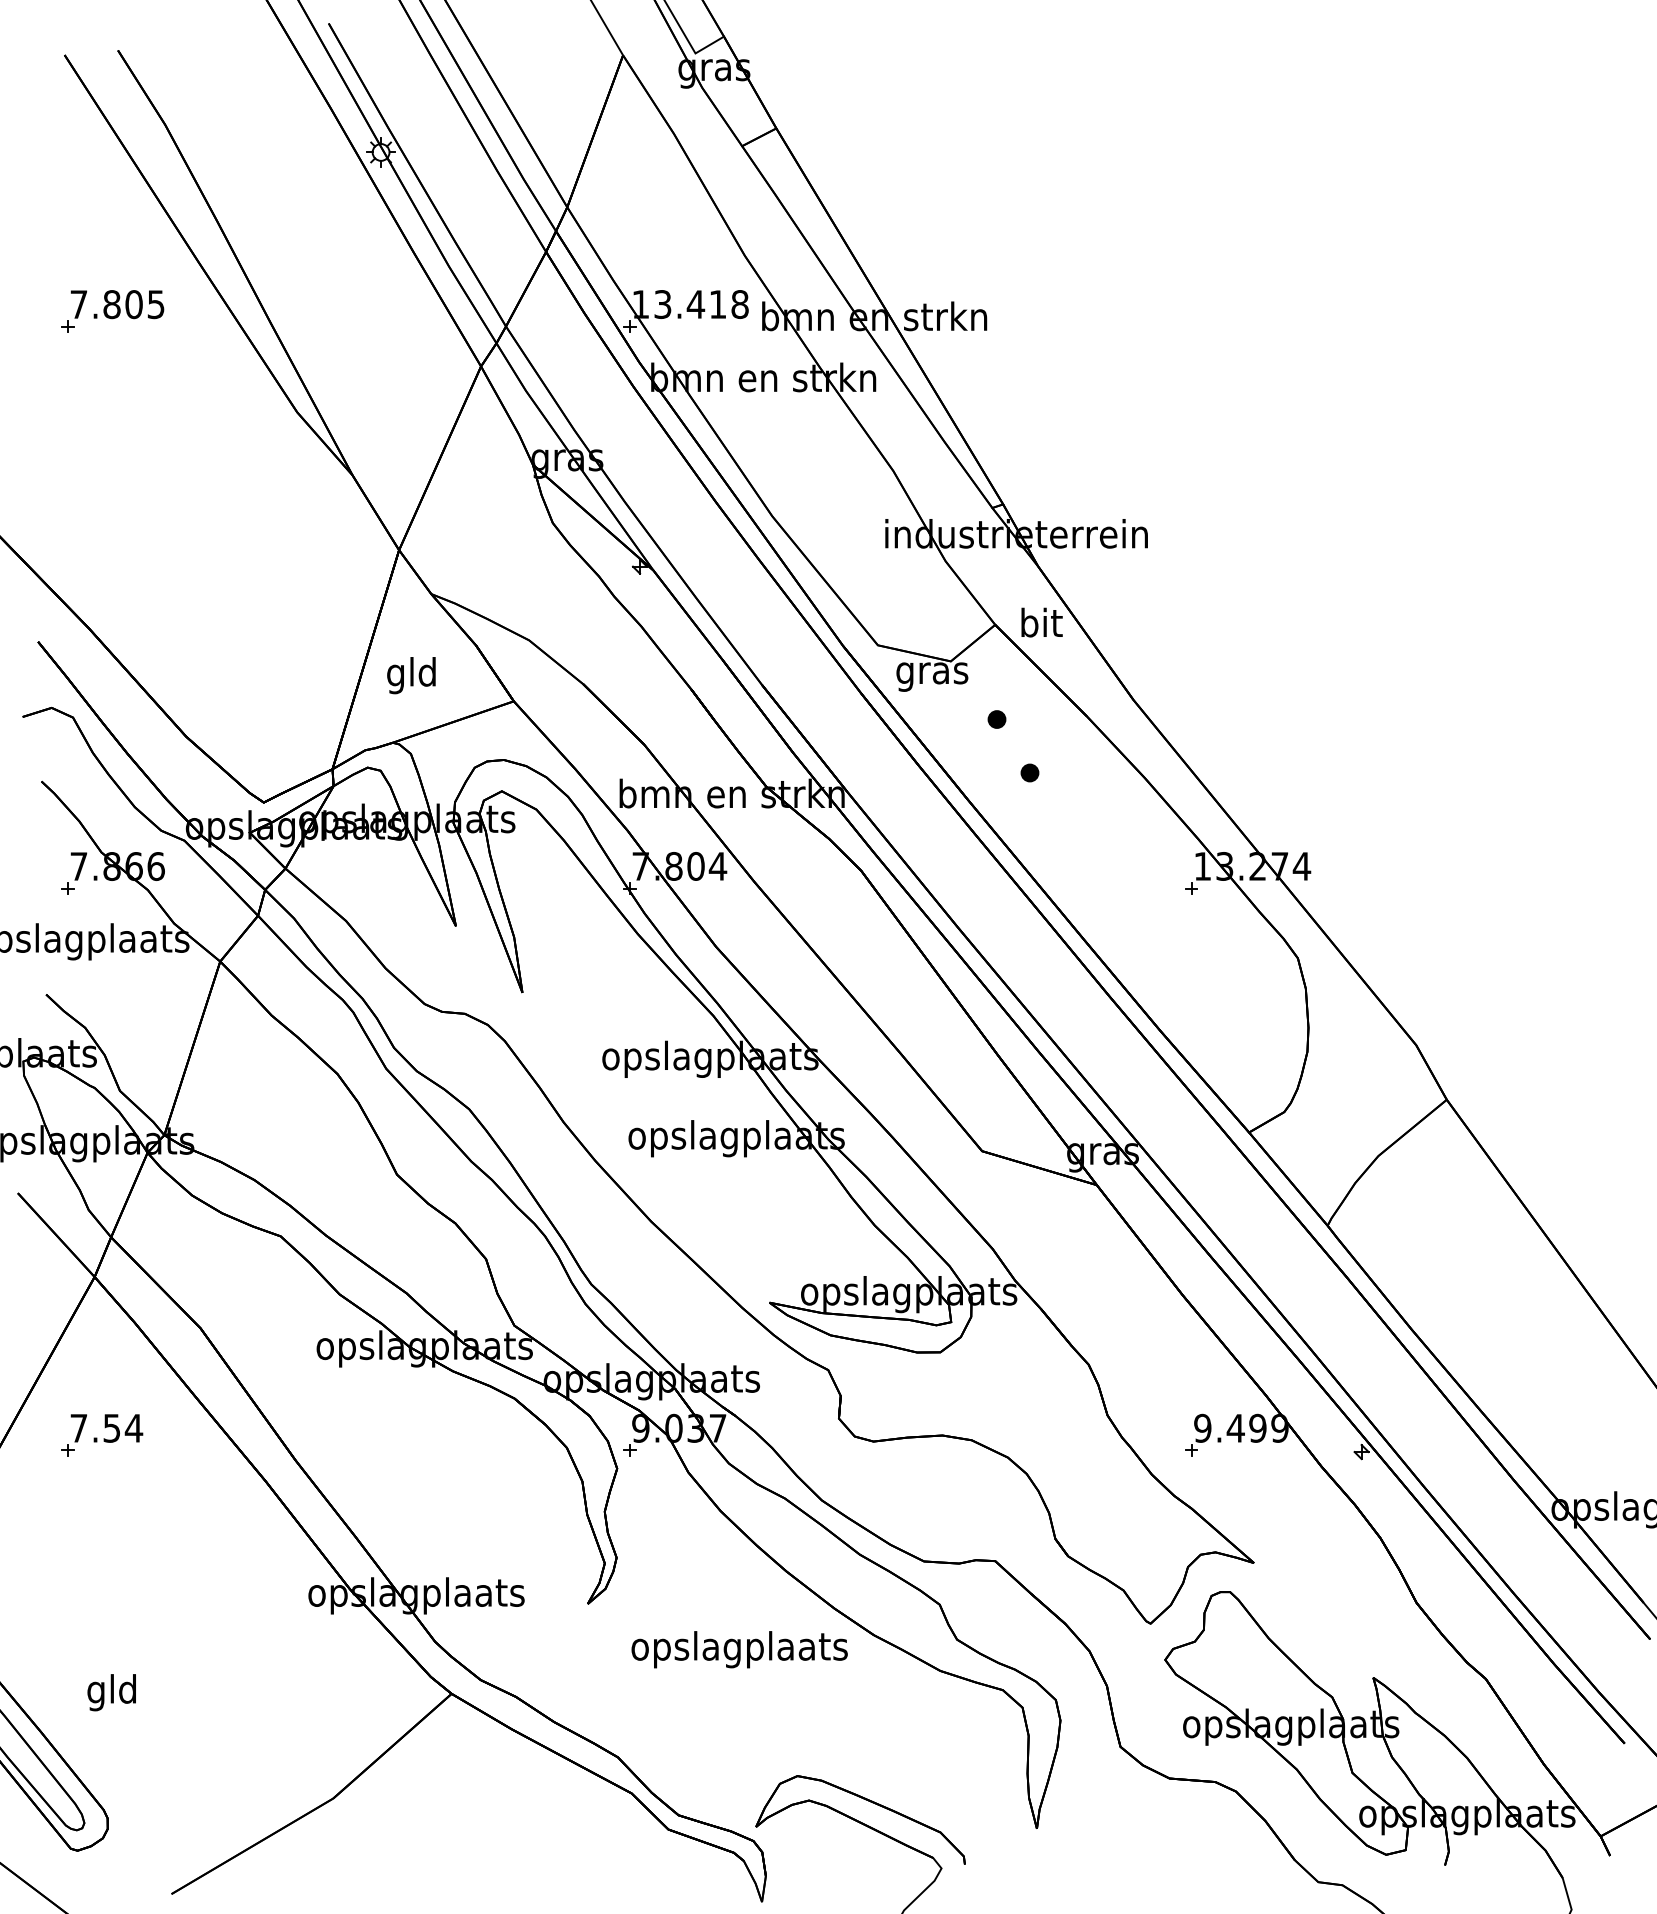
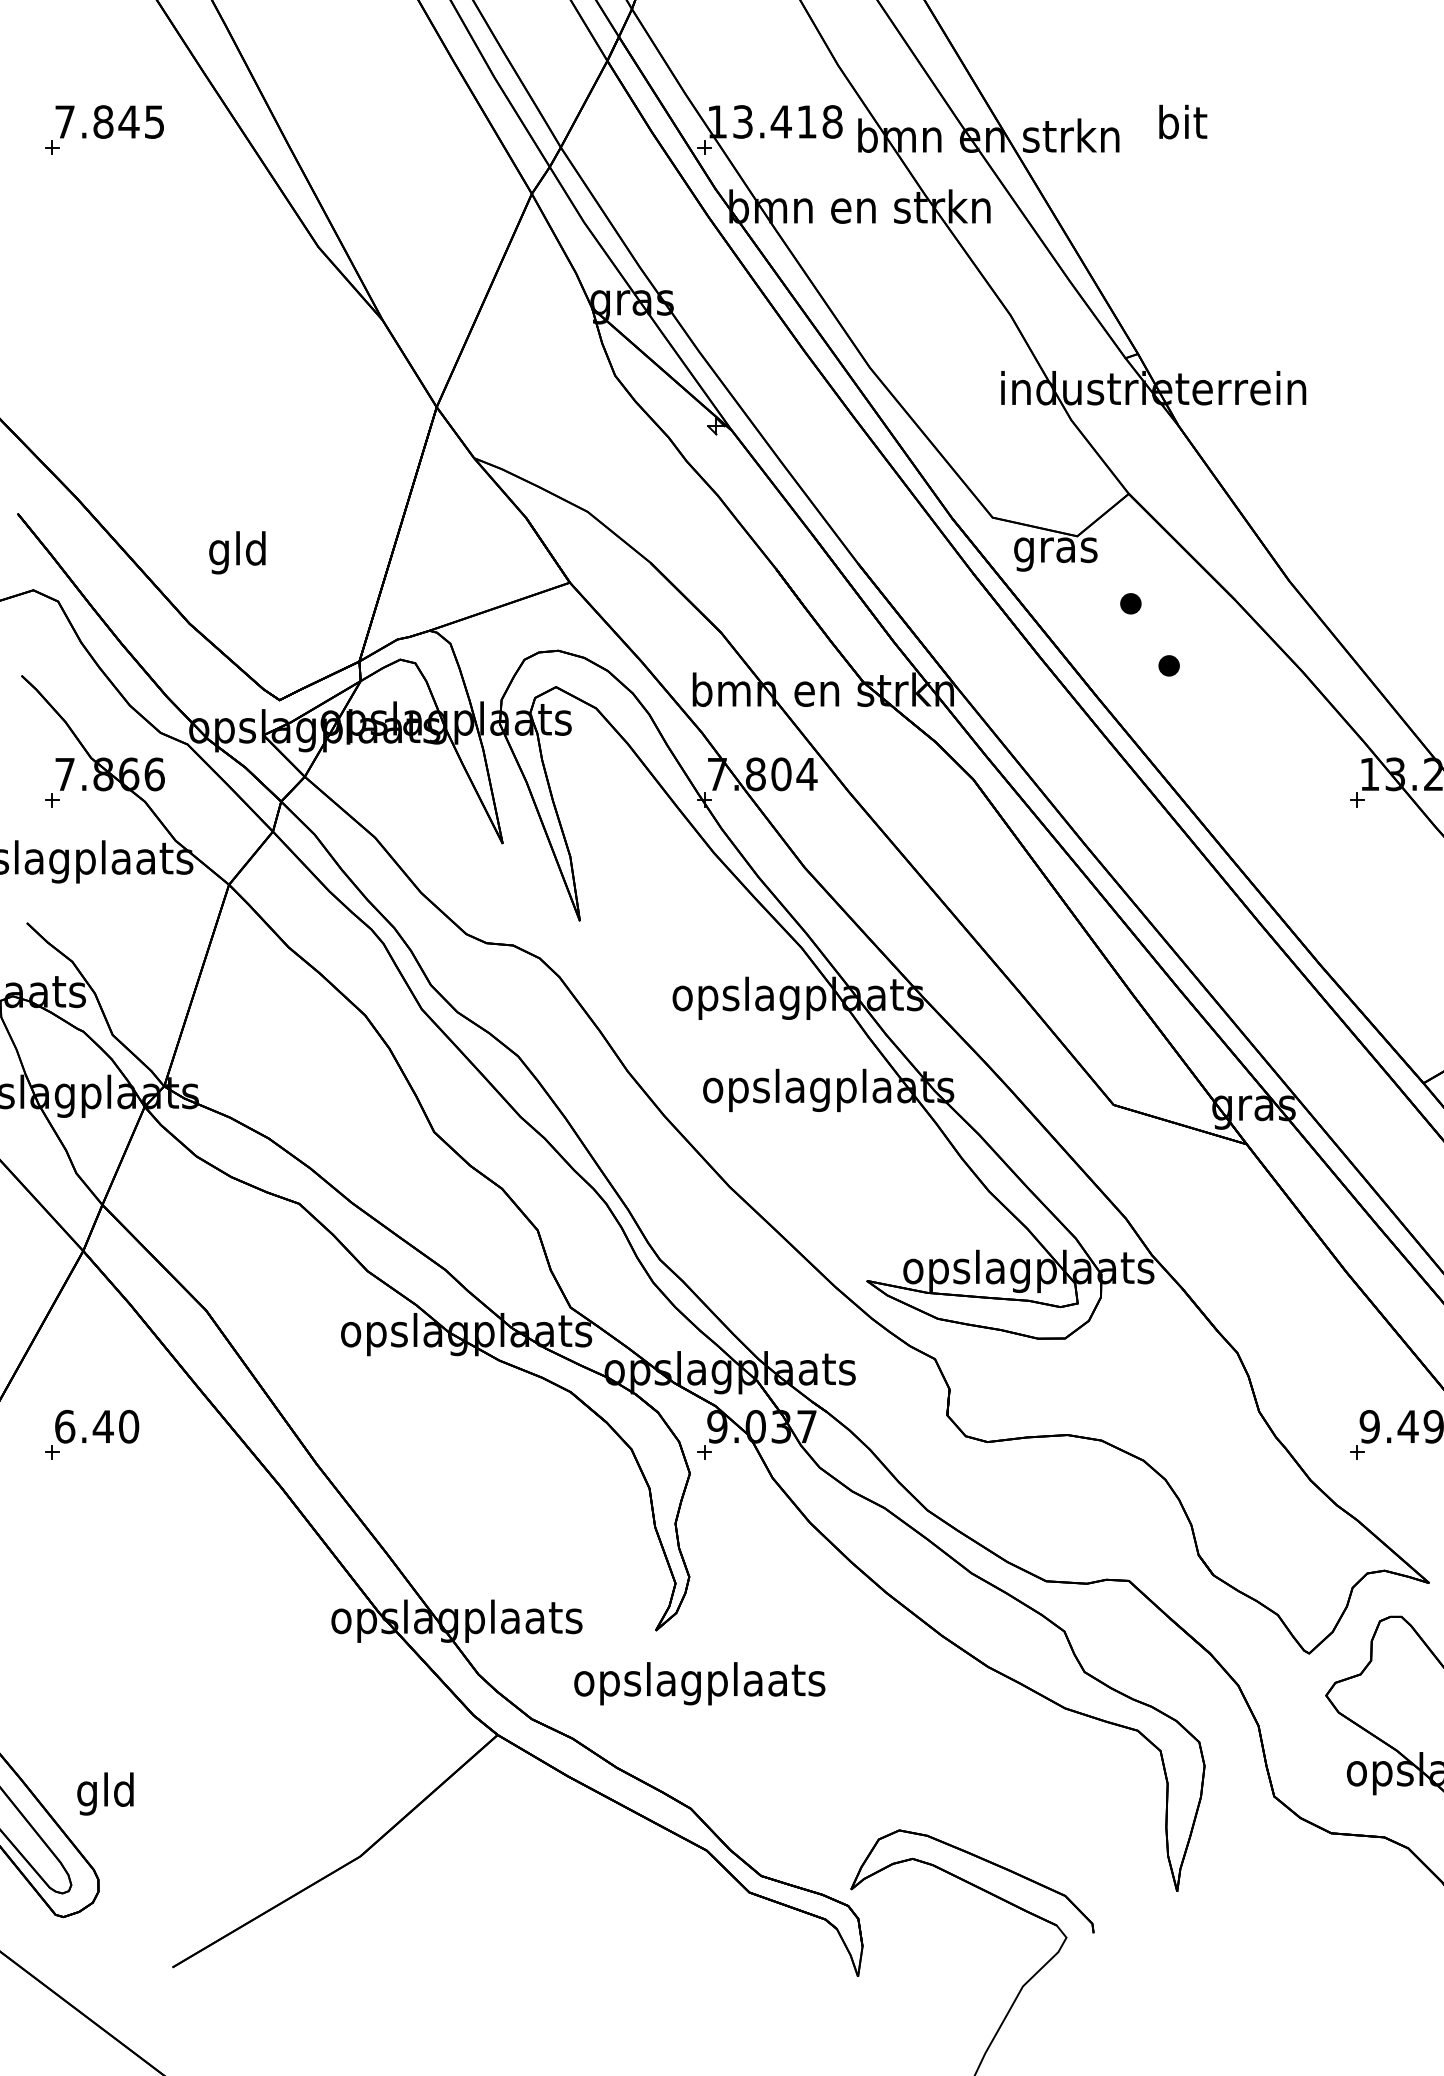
text: (133, 304) -> (128, 121), 7.805 -> 7.845
text: (1041, 622) -> (1182, 121), moved
text: (411, 675) -> (237, 552), moved
text: (106, 1427) -> (97, 1425), 7.54 -> 6.40
text: (739, 1649) -> (699, 1683), moved
text: (111, 1692) -> (105, 1793), moved

